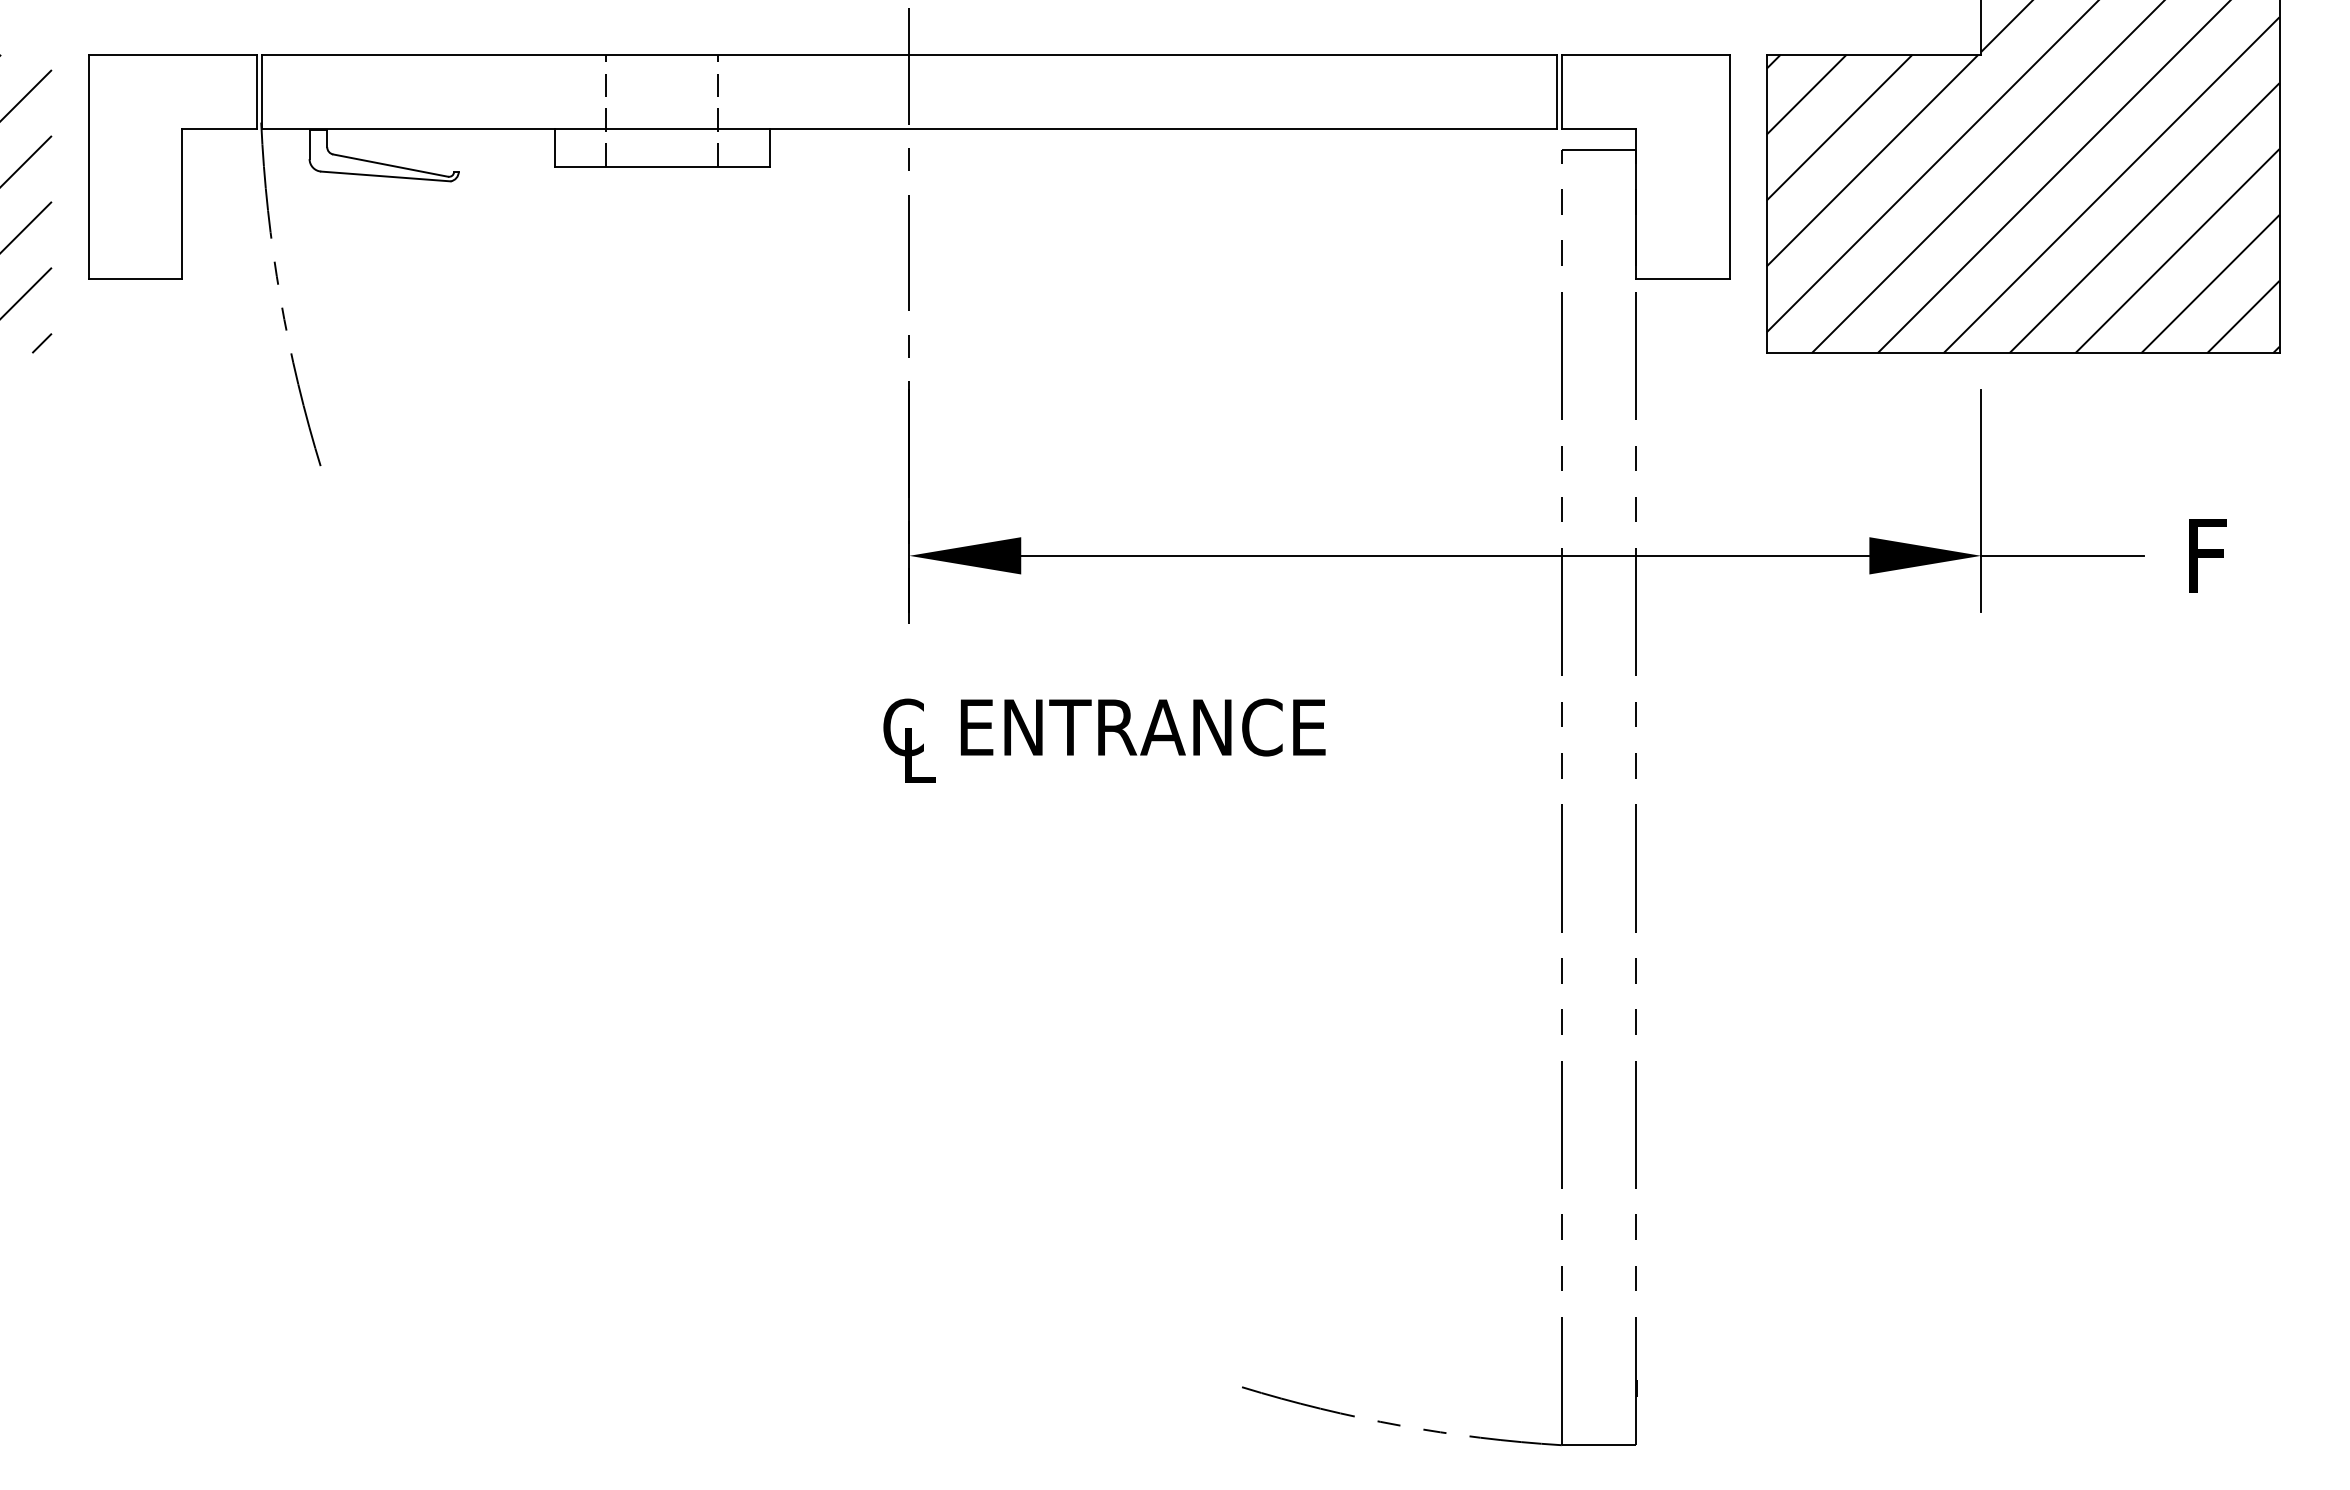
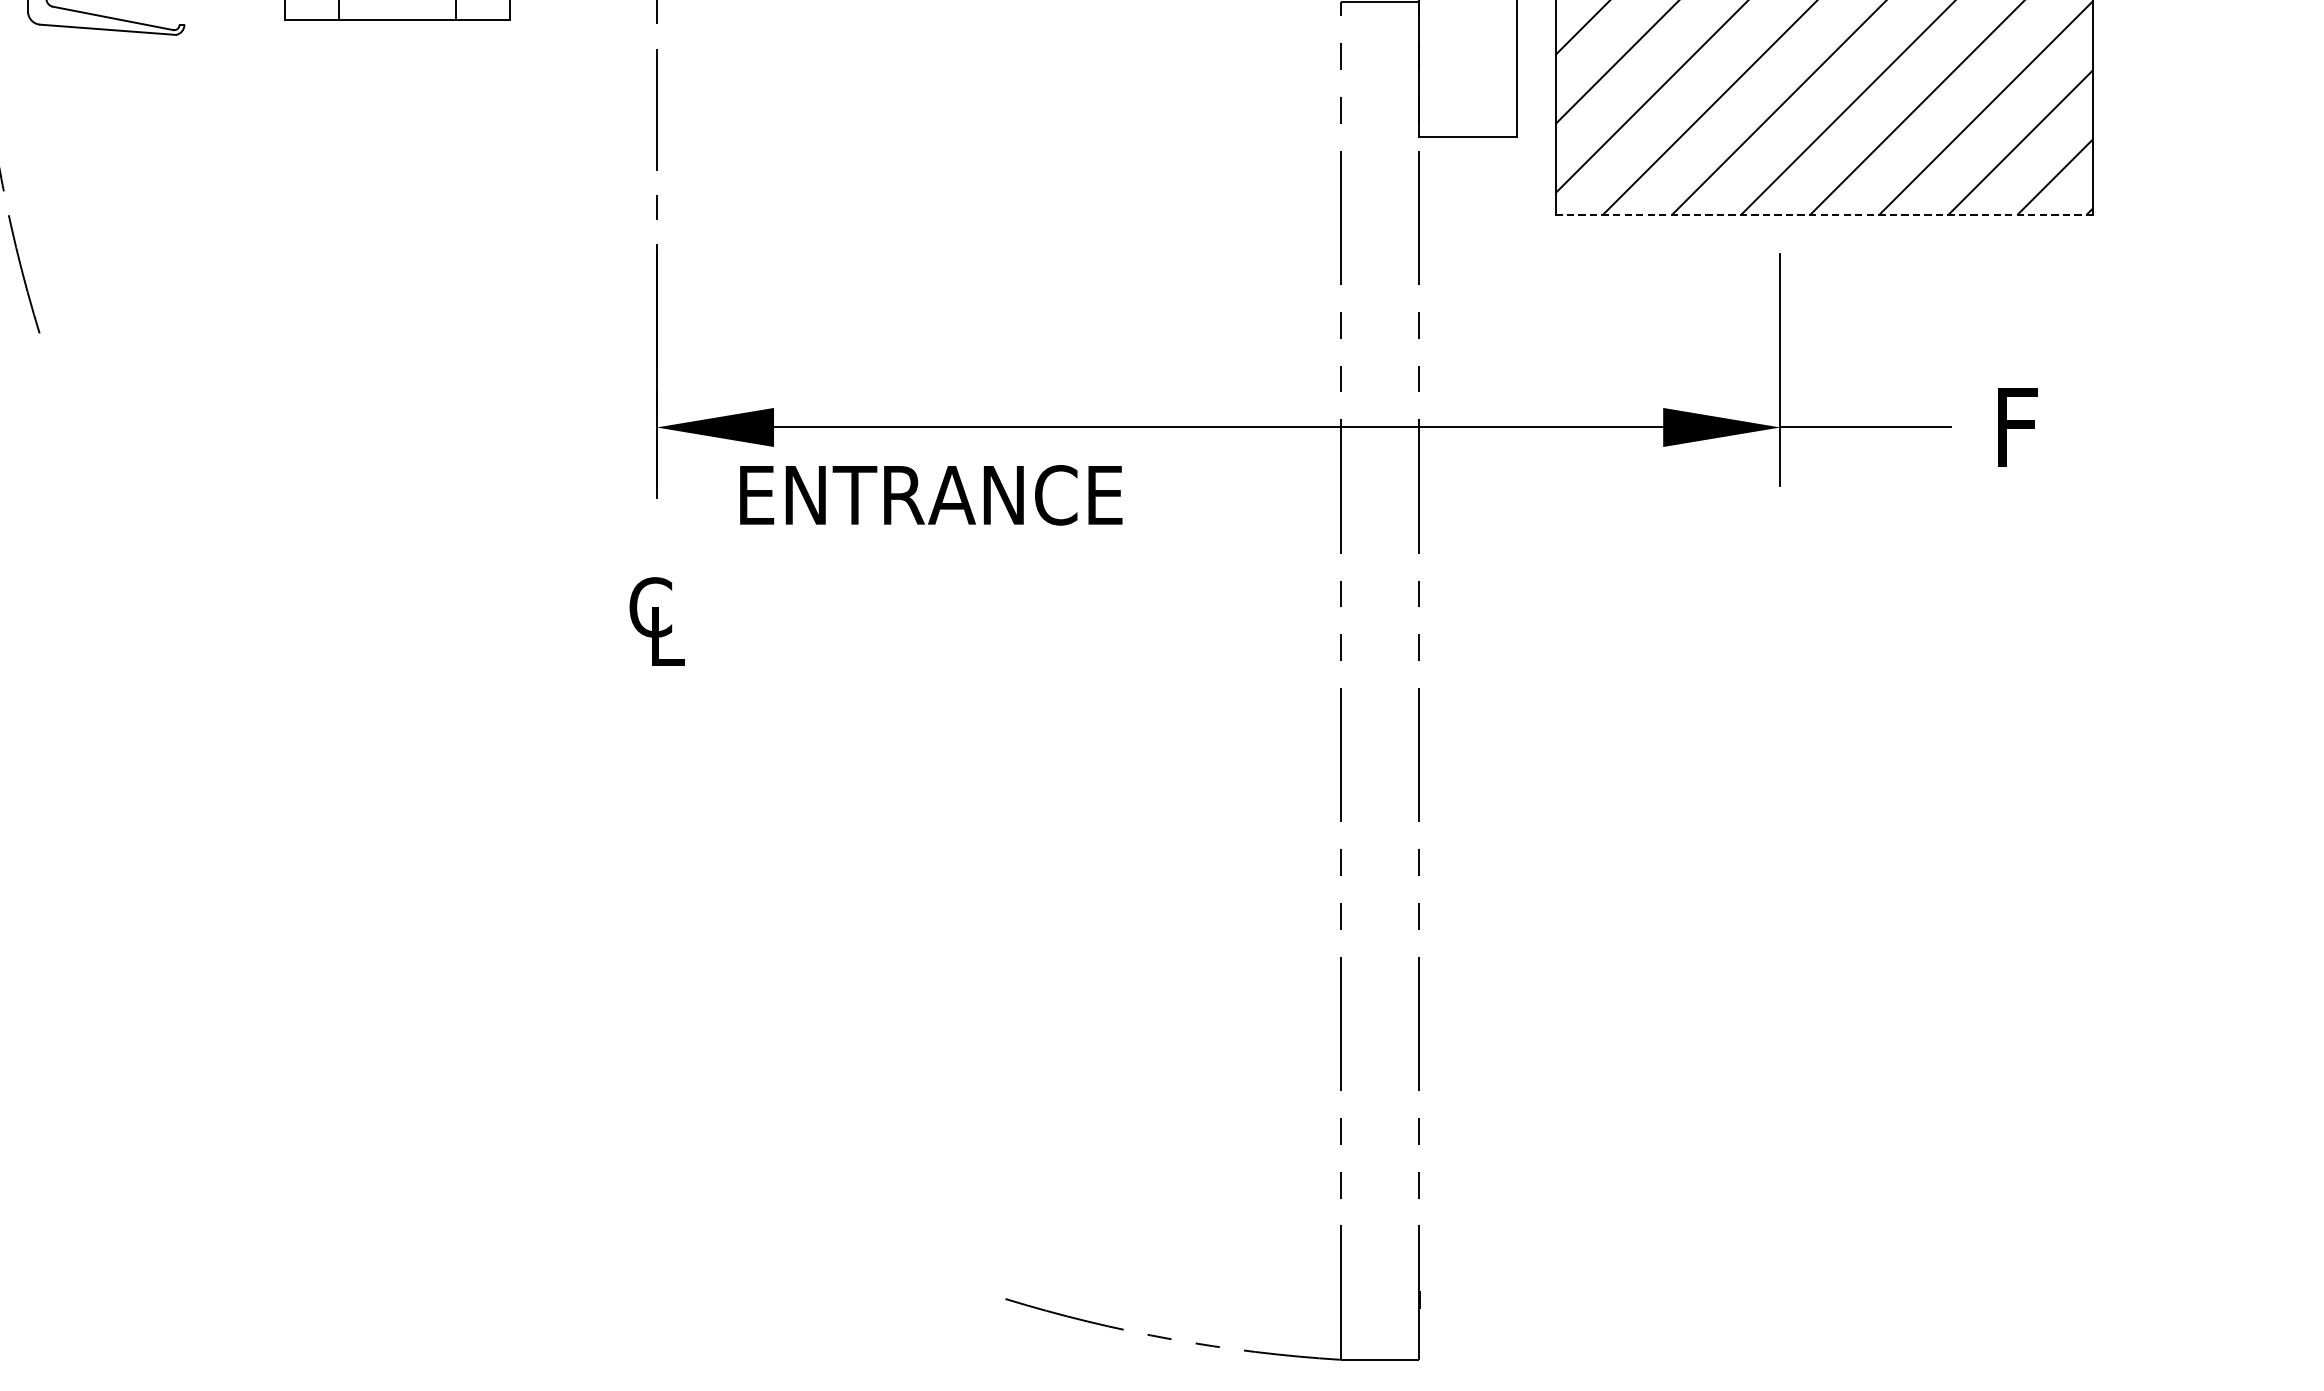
line: (2022, 353) -> (1823, 215), solid -> dashed
text: (1143, 727) -> (931, 495), moved

